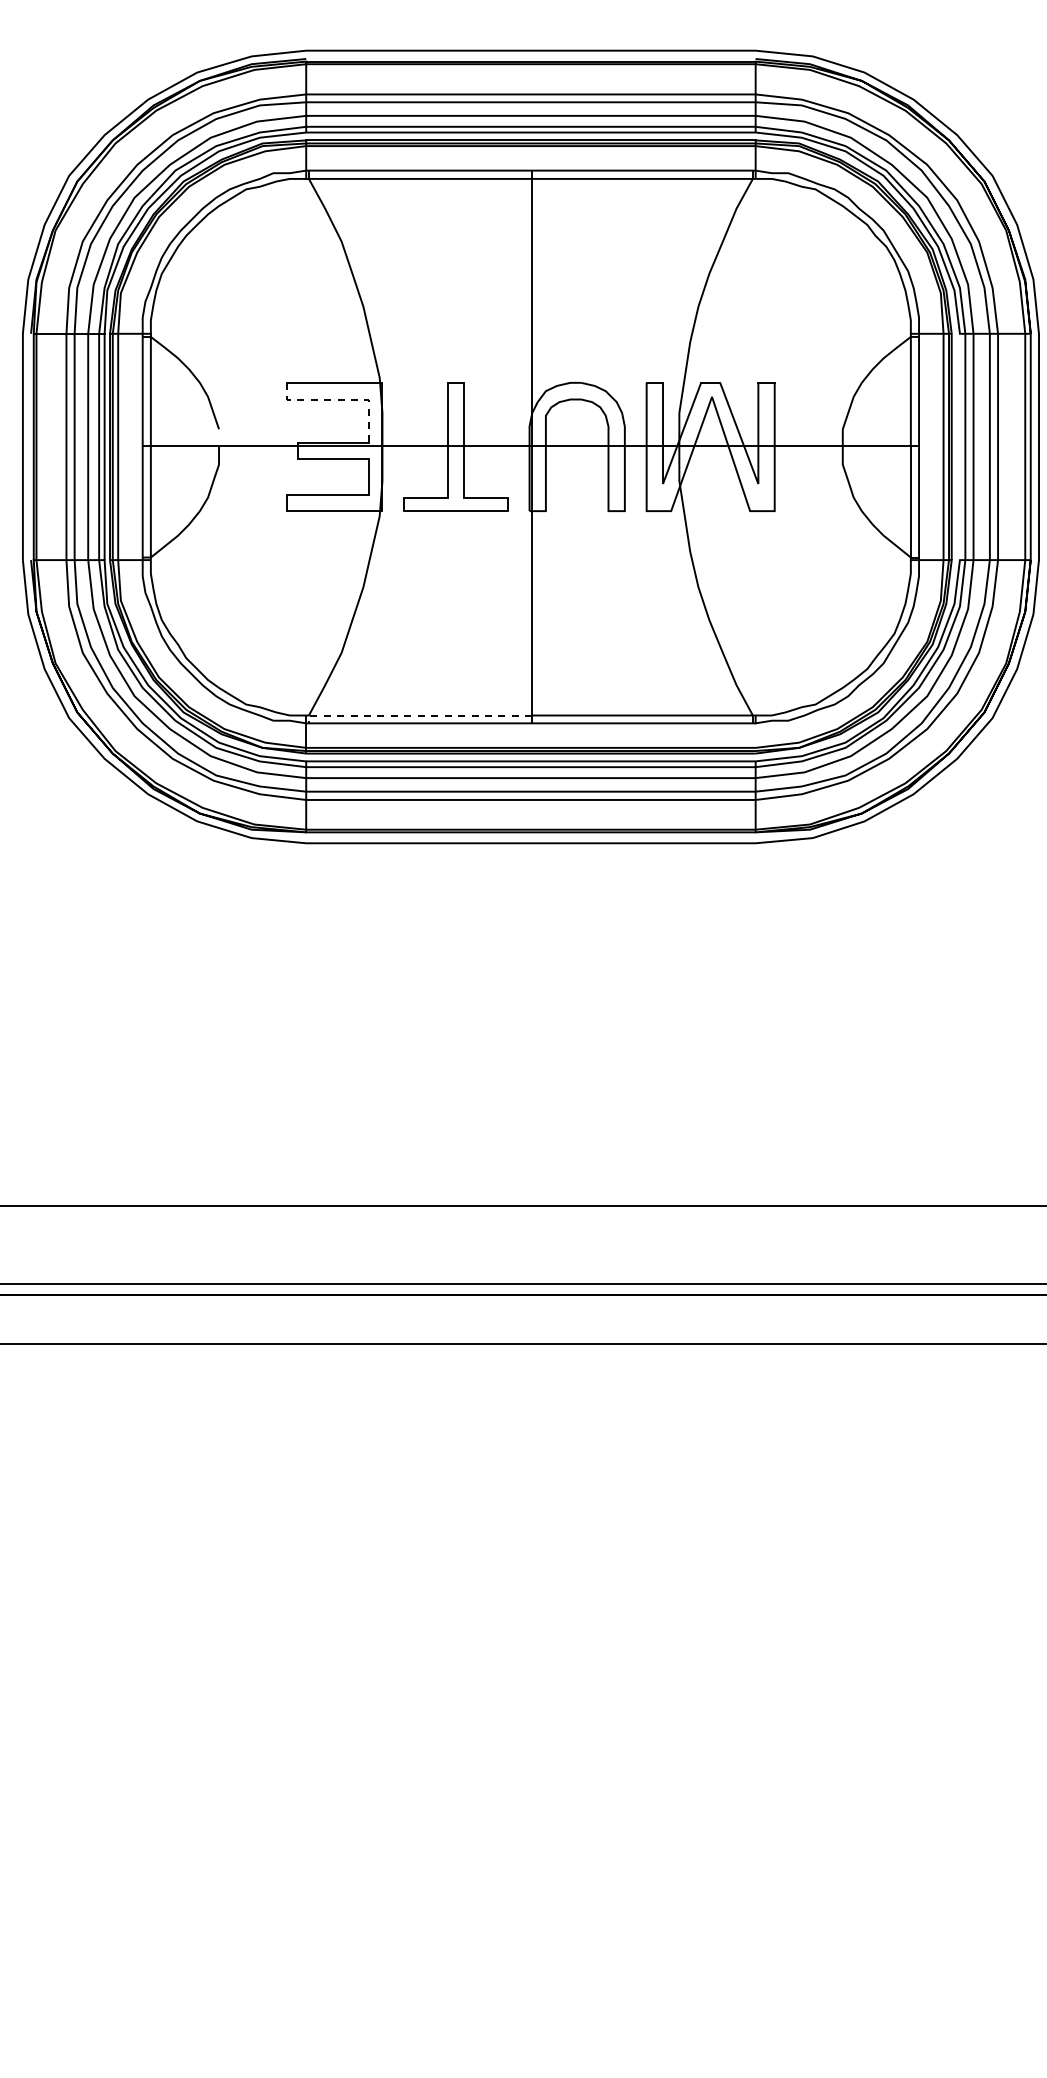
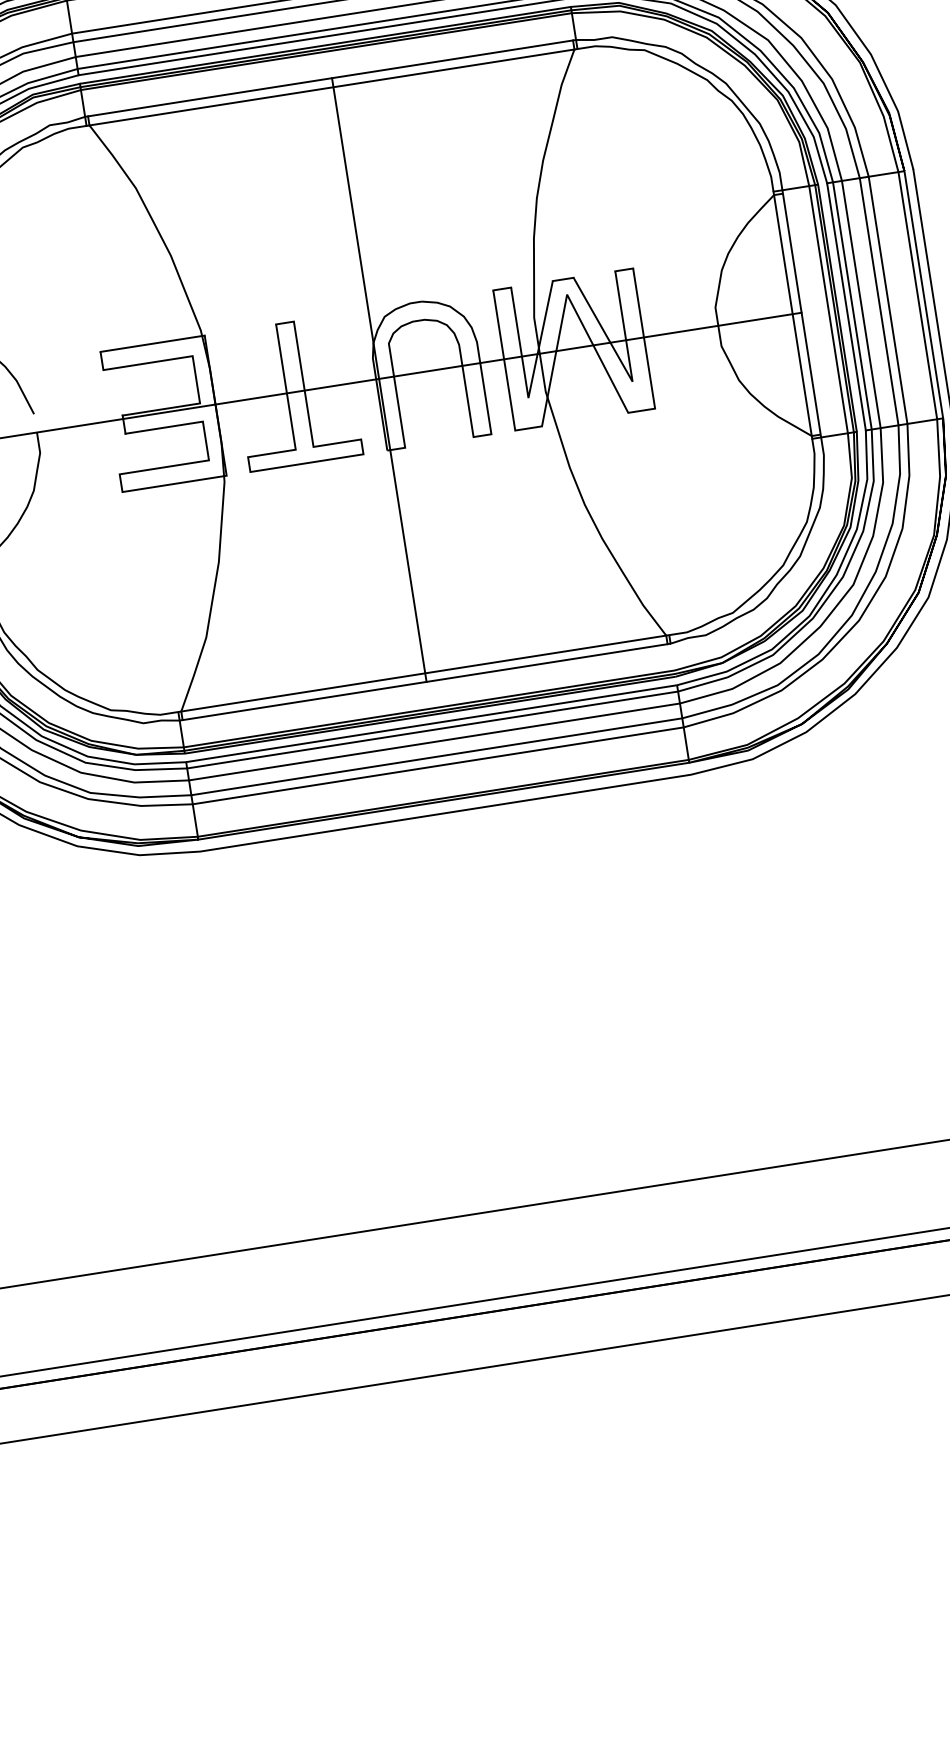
line: (341, 399) -> (162, 360), dashed -> solid
line: (959, 446) -> (845, 306), added
line: (415, 715) -> (297, 693), dashed -> solid

